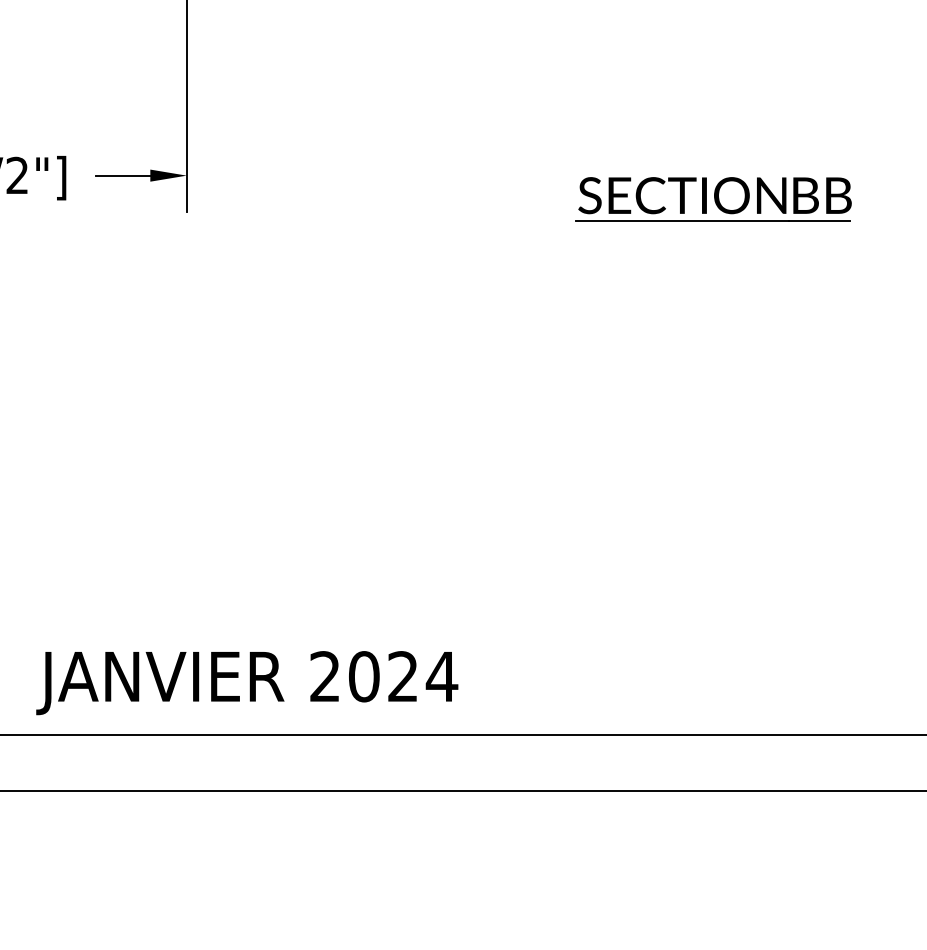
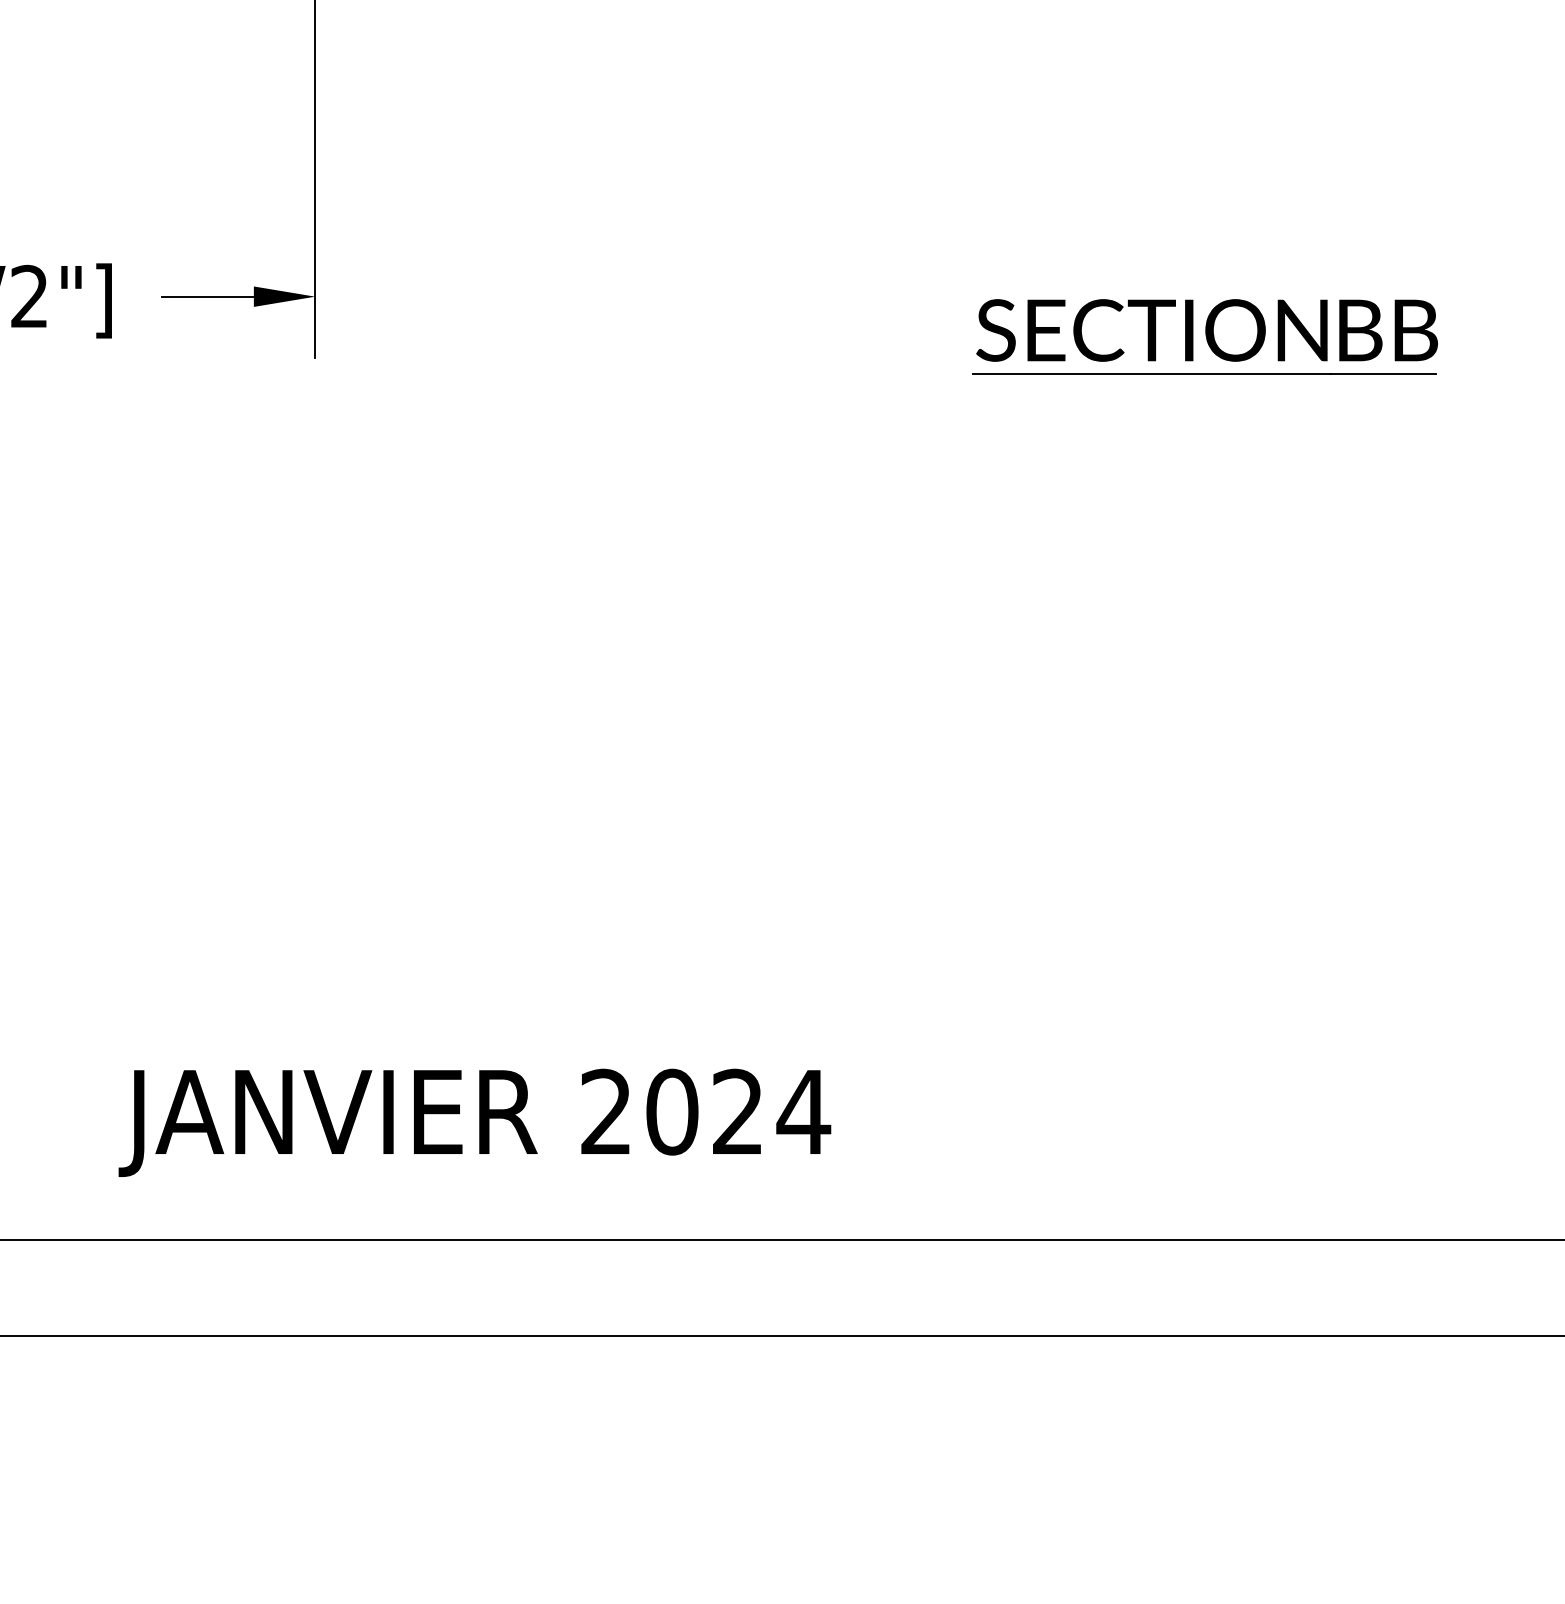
text: (247, 683) -> (475, 1123), moved

